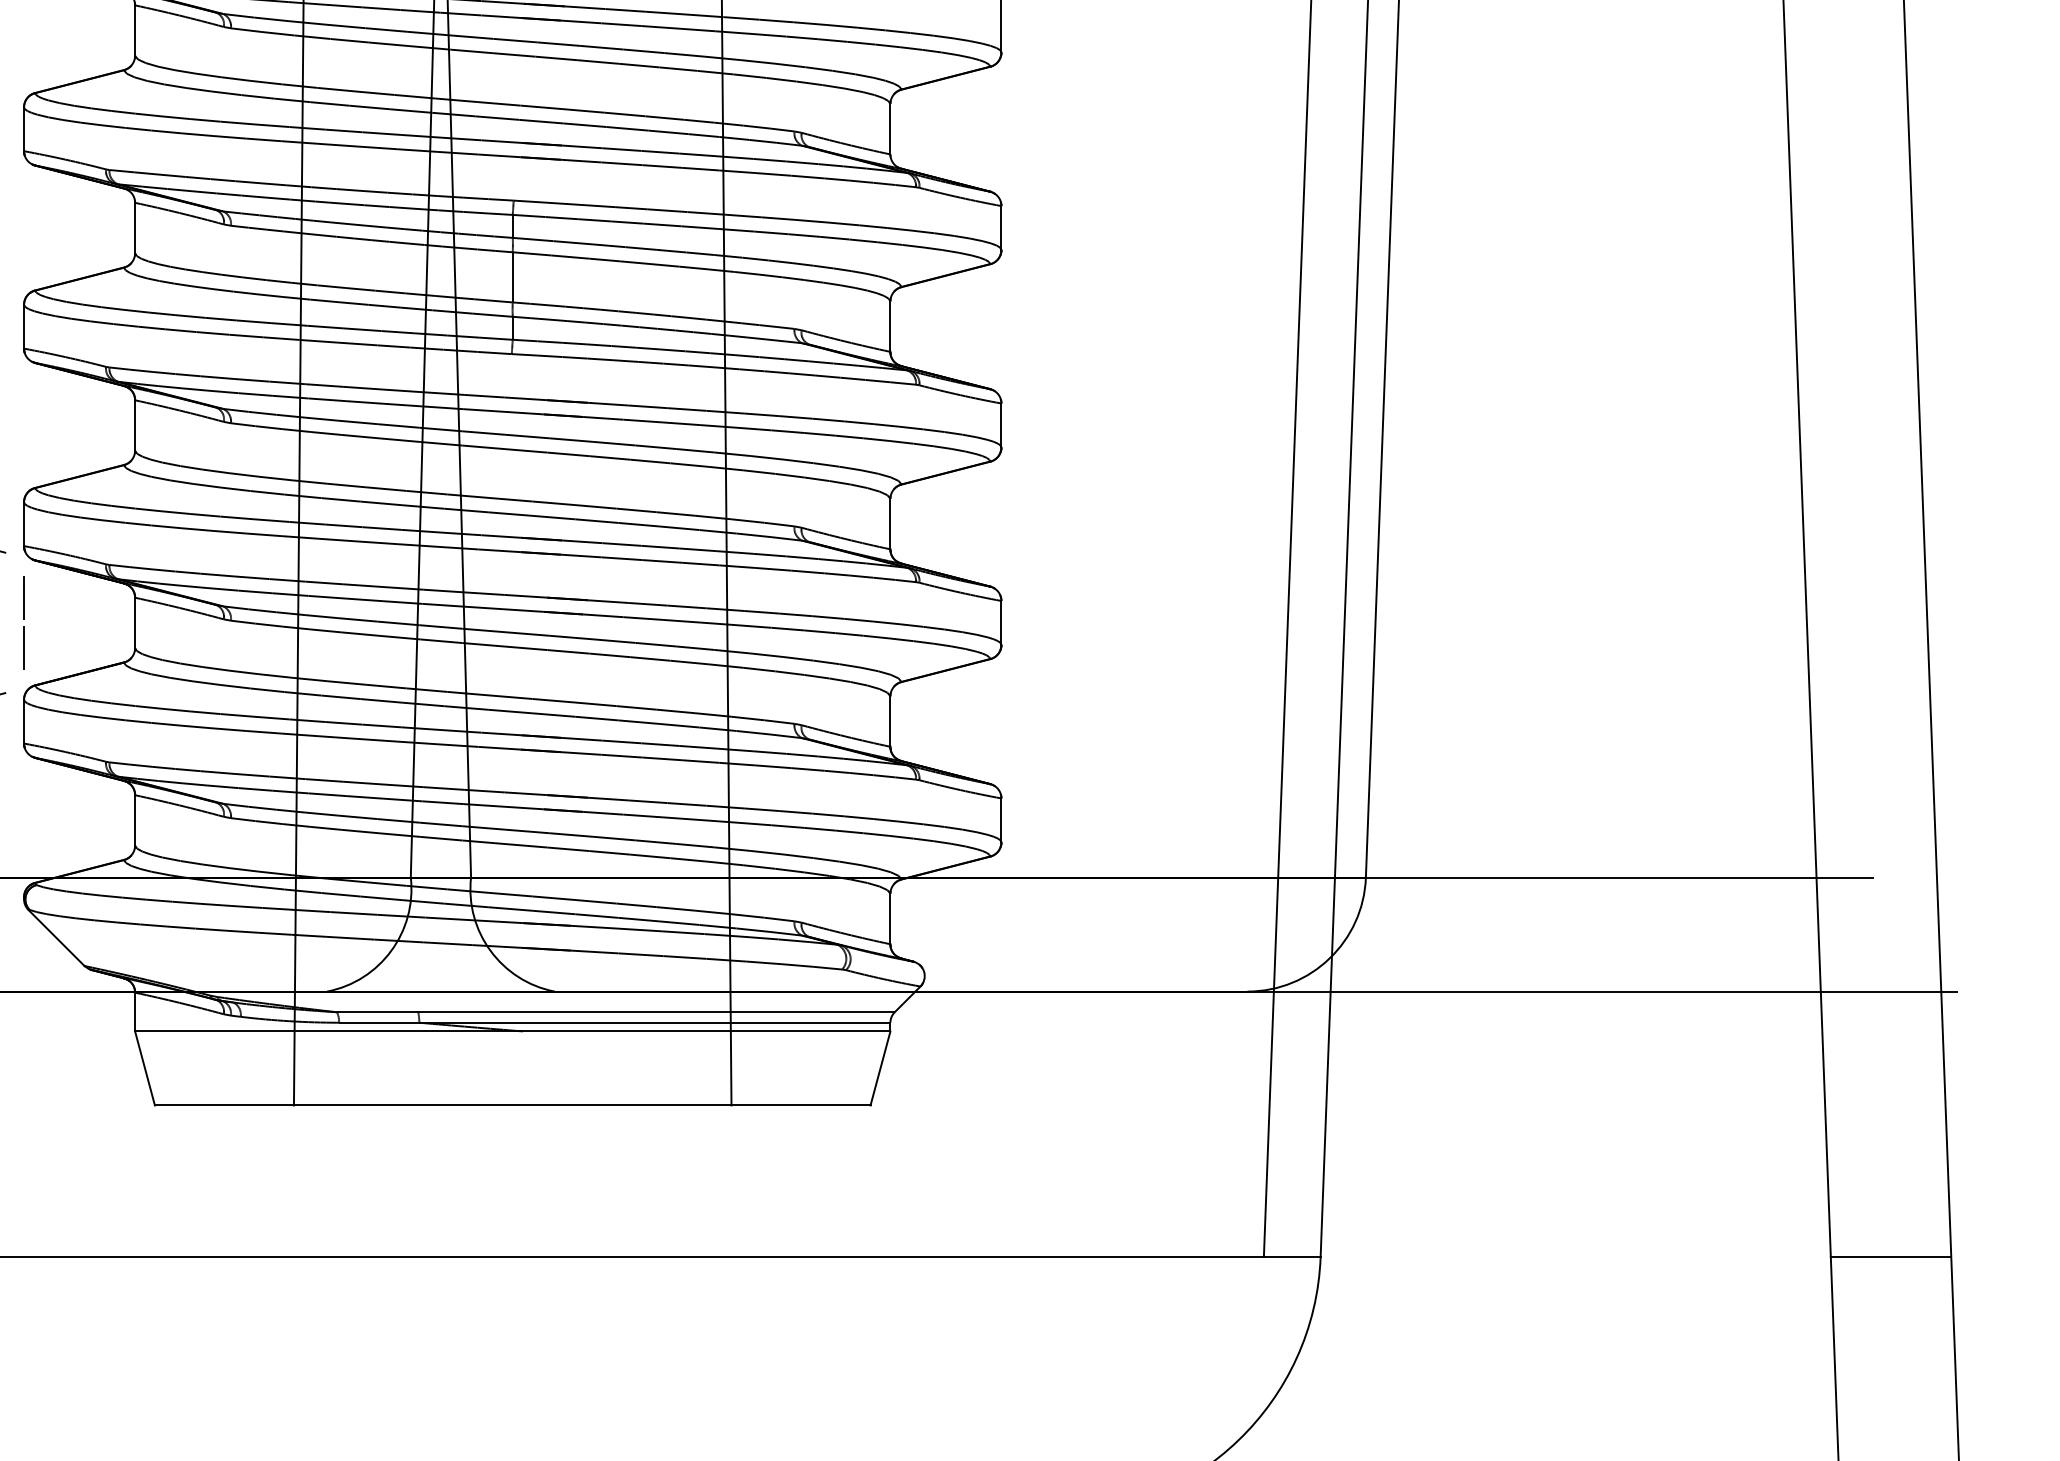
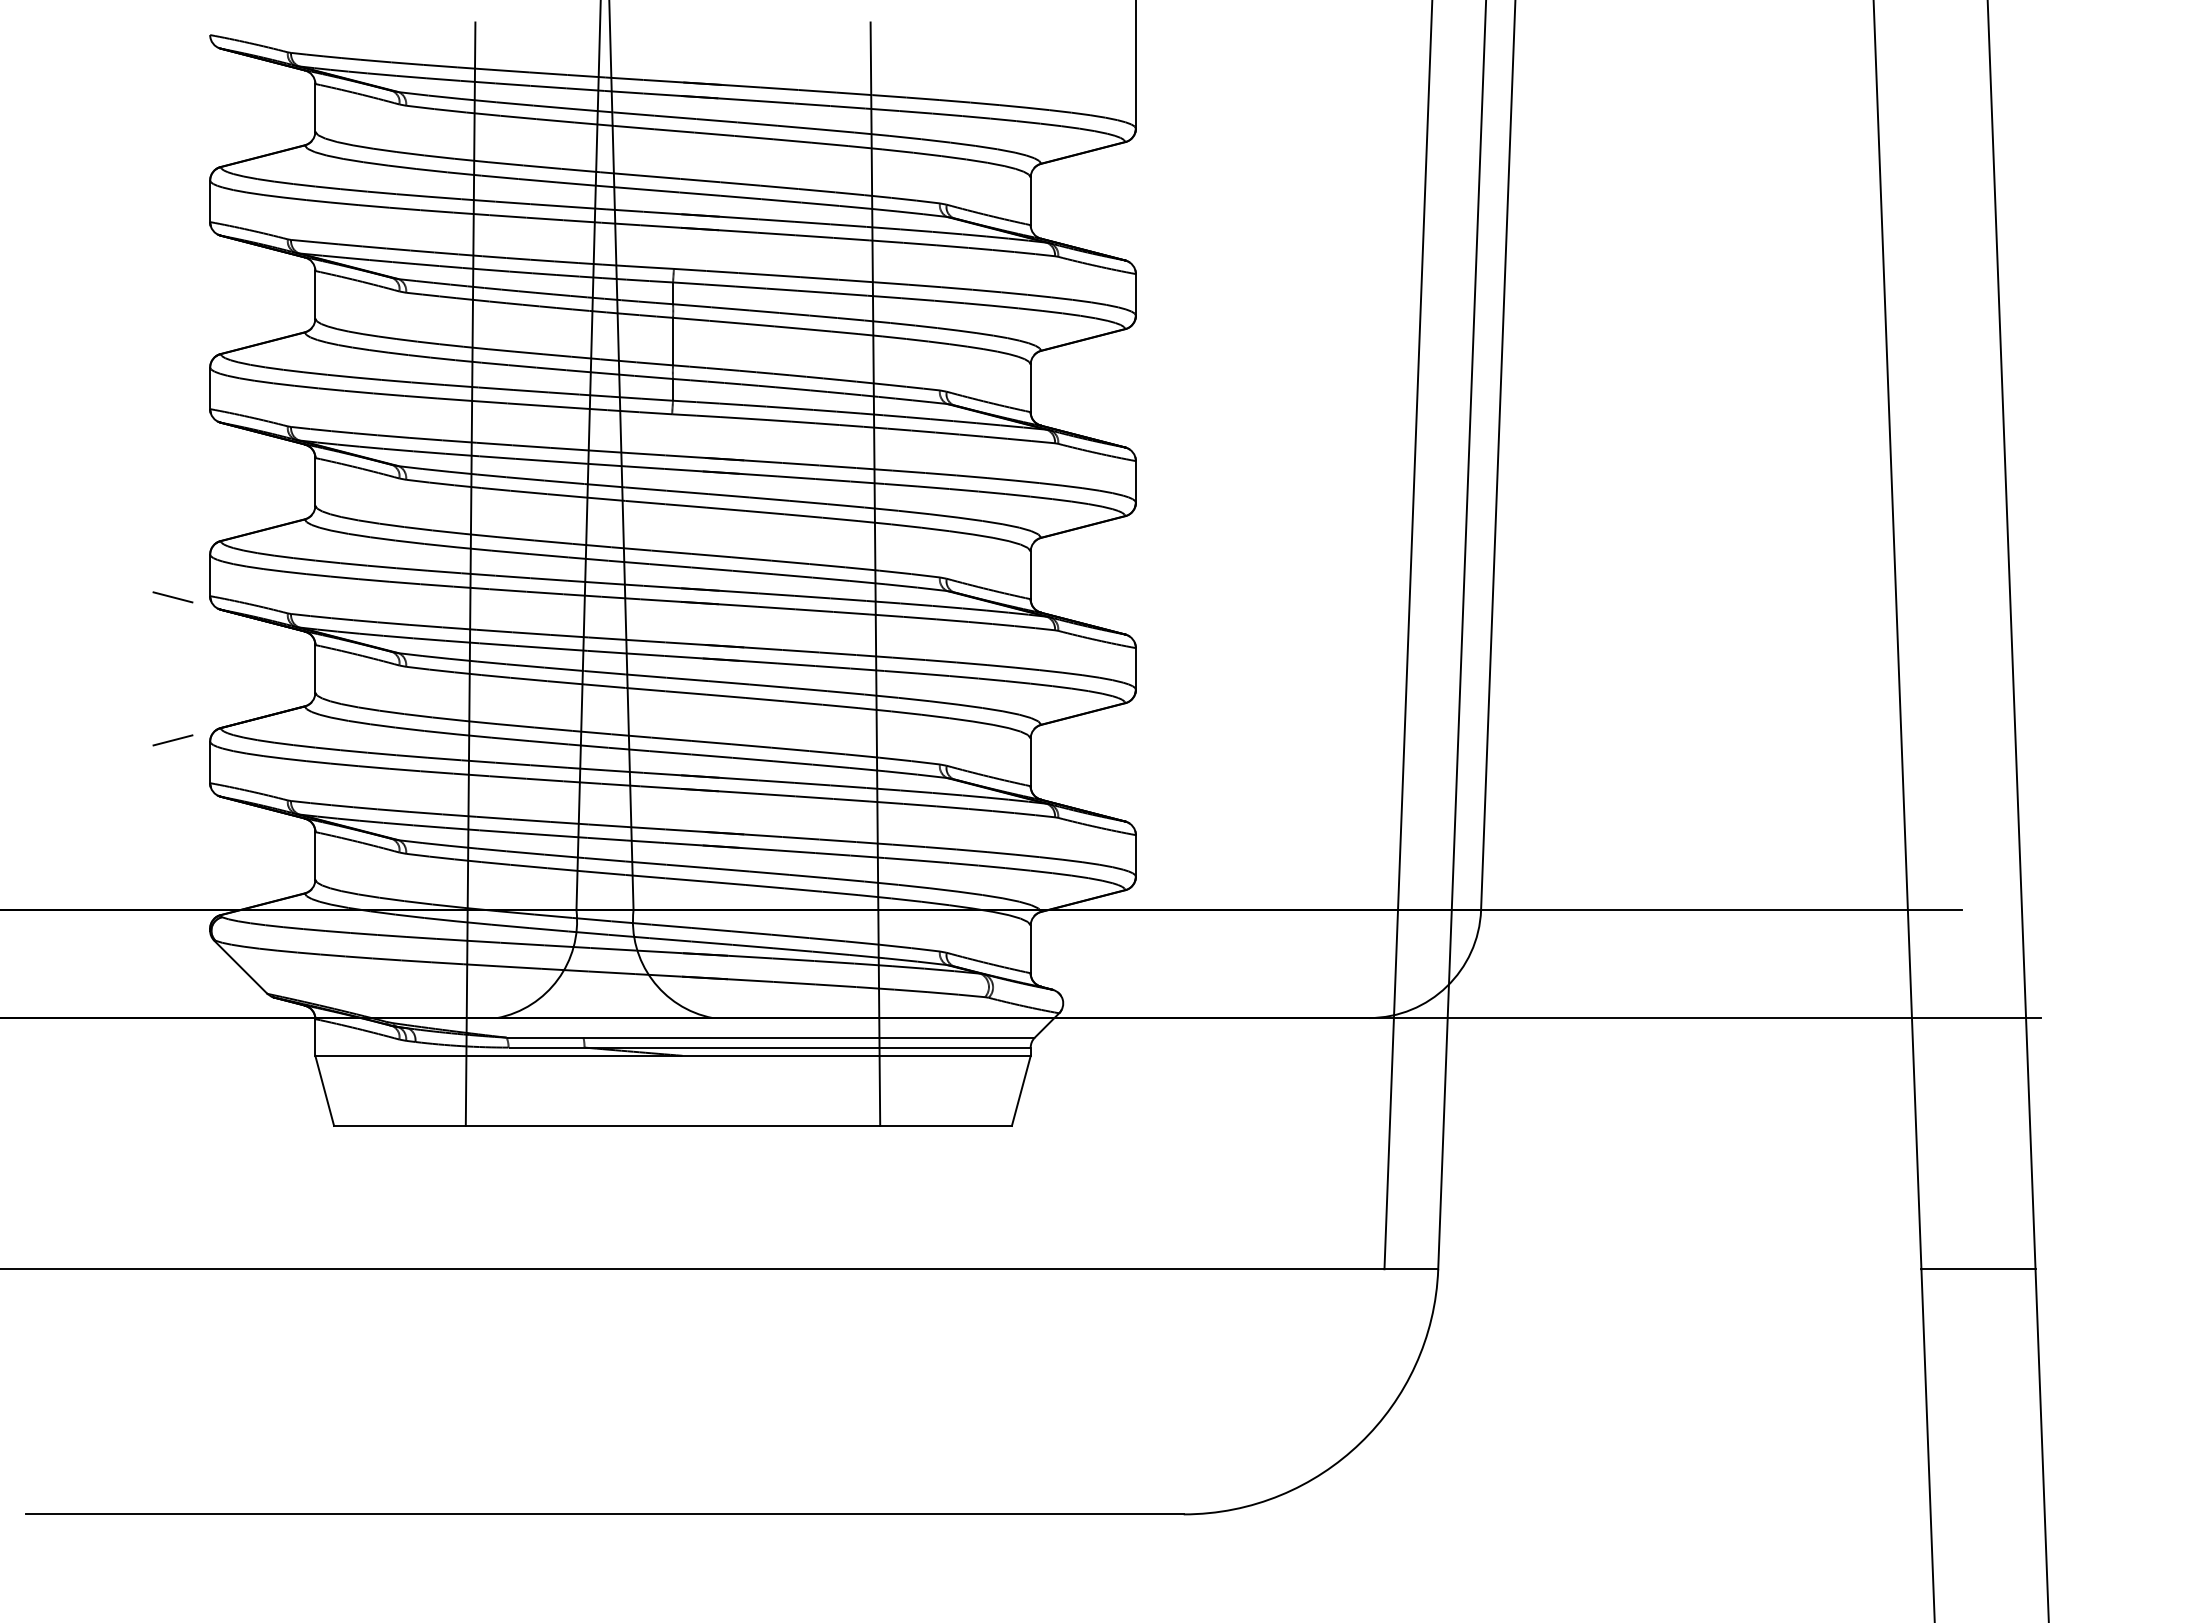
line: (24, 598) -> (210, 645), removed
line: (24, 647) -> (210, 692), removed

